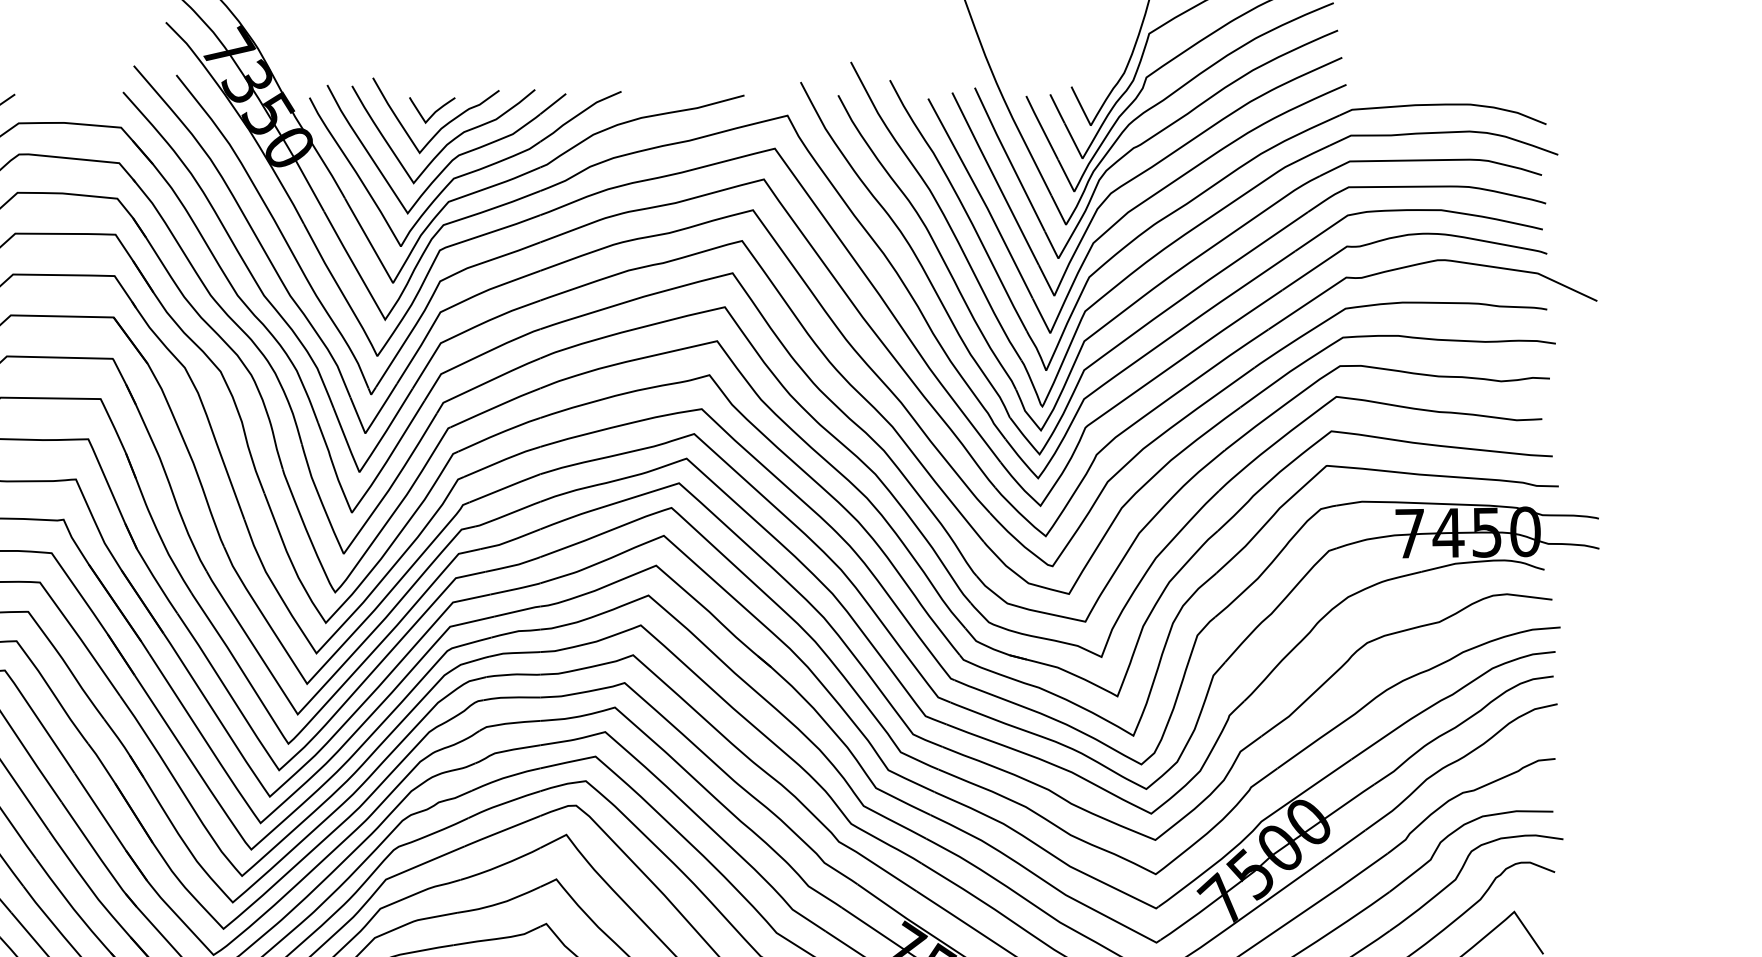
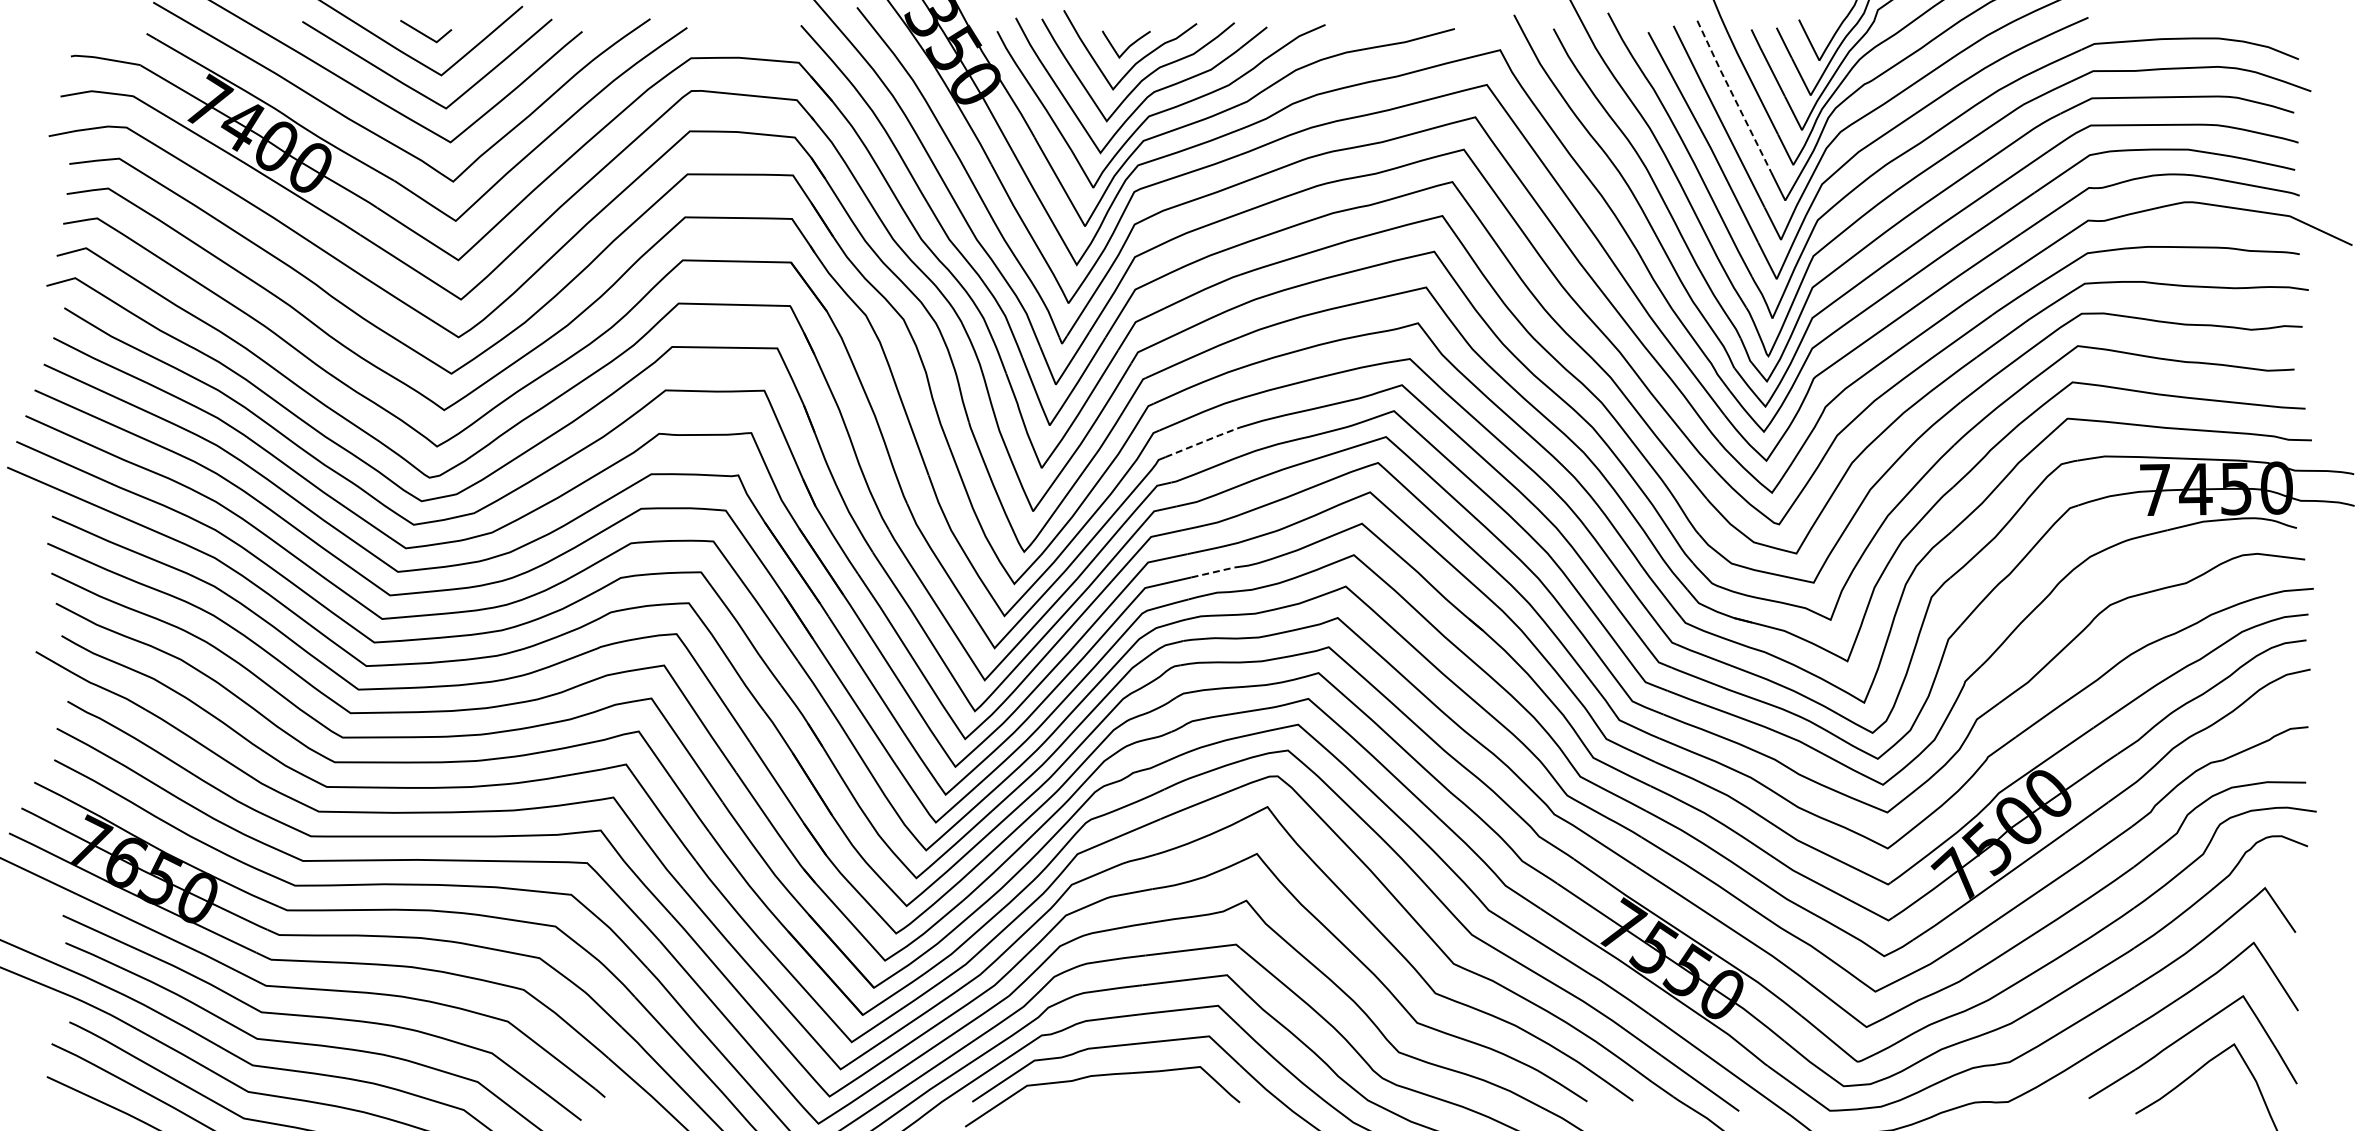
line: (1009, 159) -> (1733, 96), solid -> dashed
line: (505, 487) -> (1203, 441), solid -> dashed
line: (517, 611) -> (1216, 571), solid -> dashed

